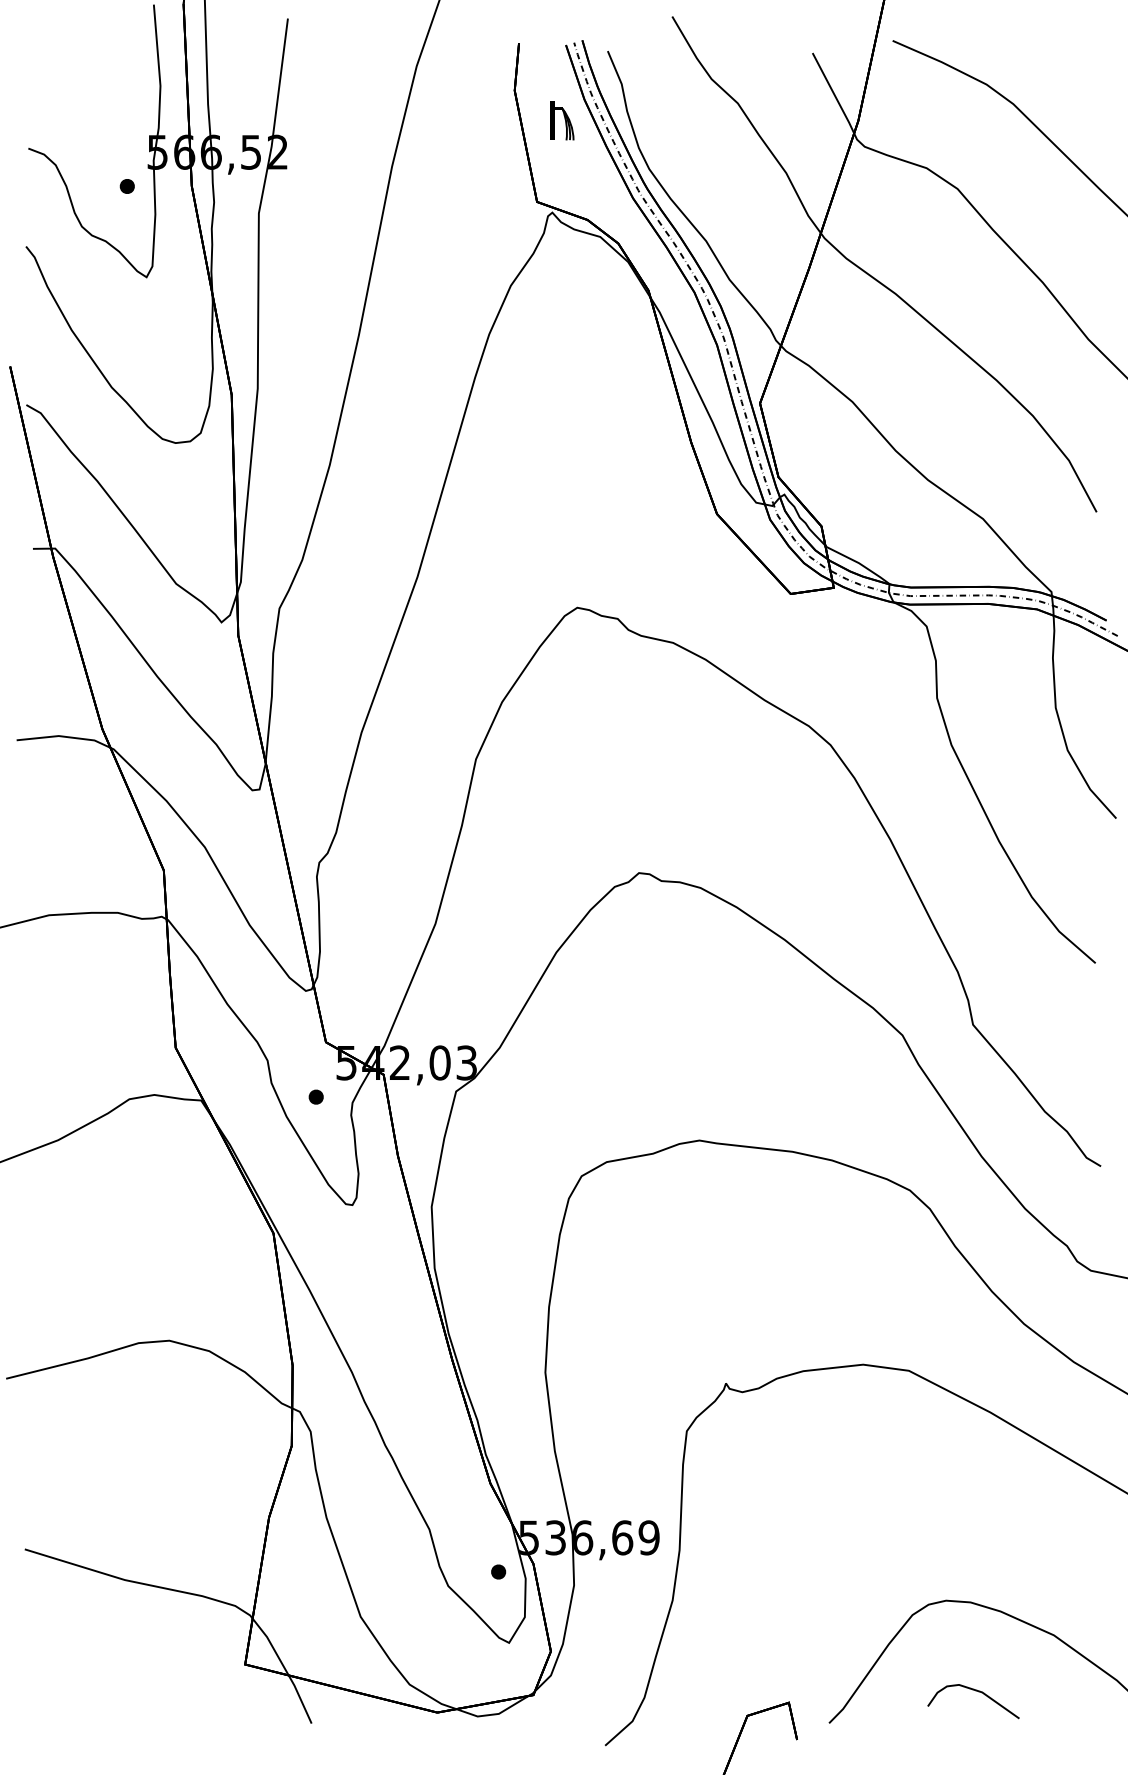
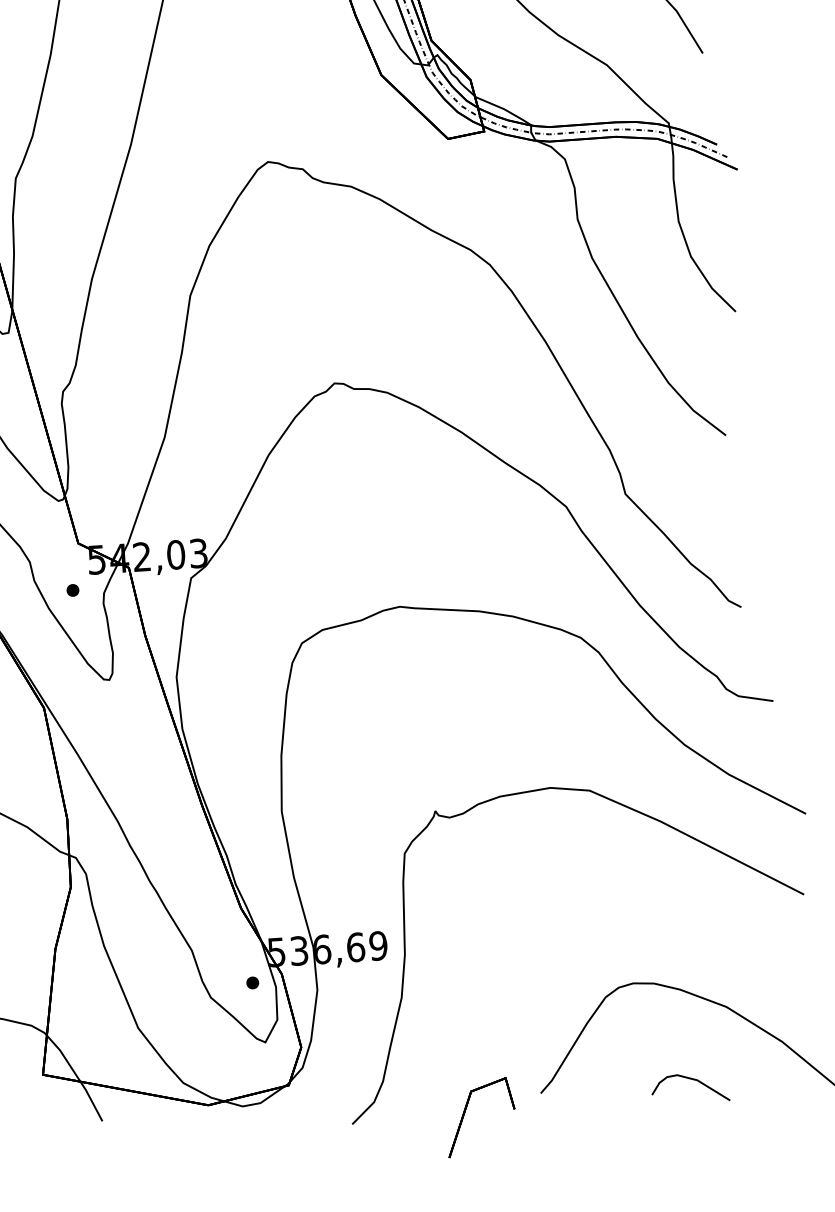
curve: (975, 1691) -> (691, 1079), moved

